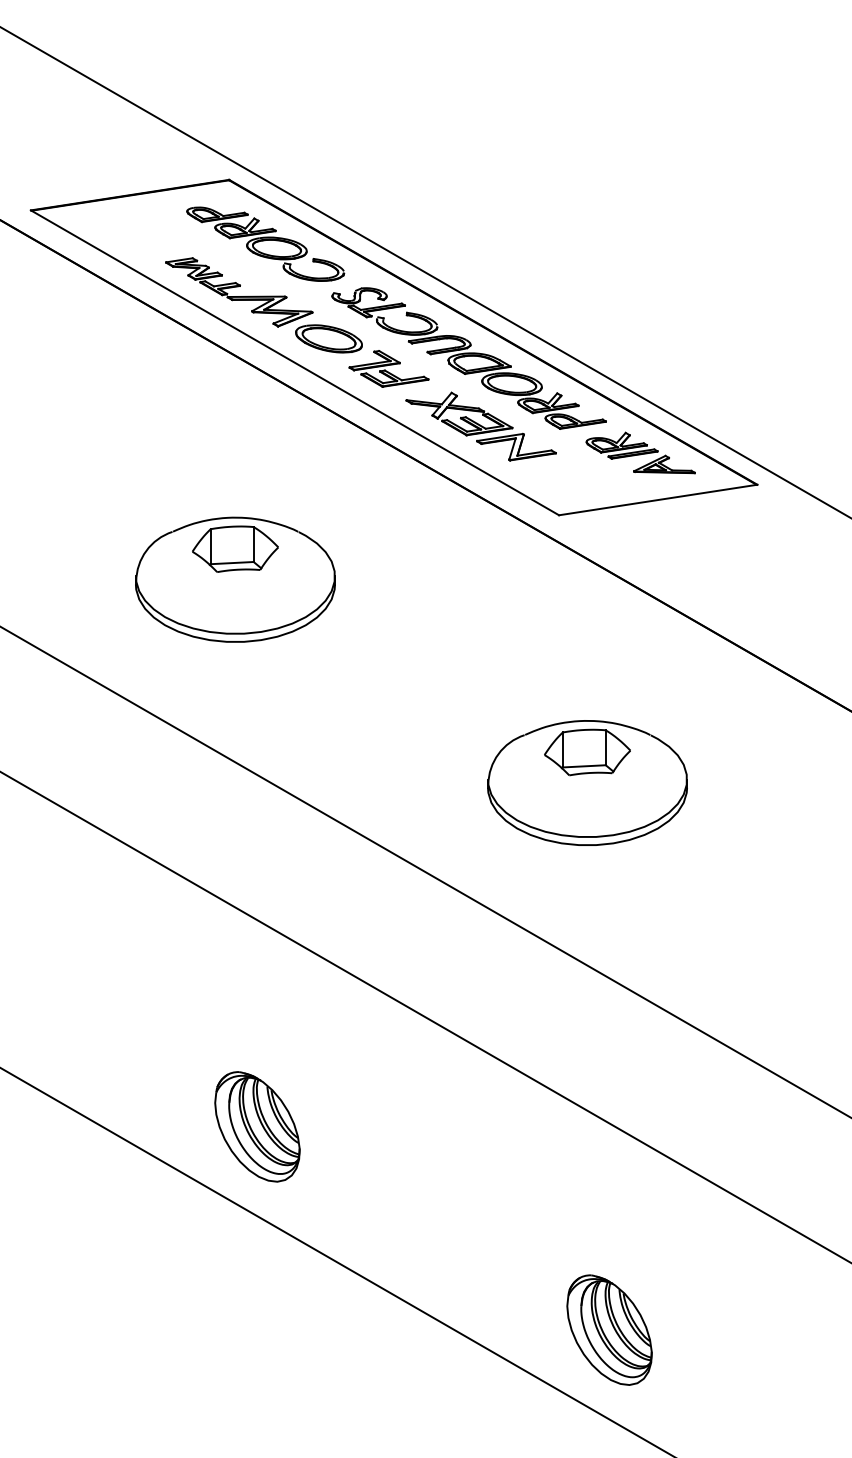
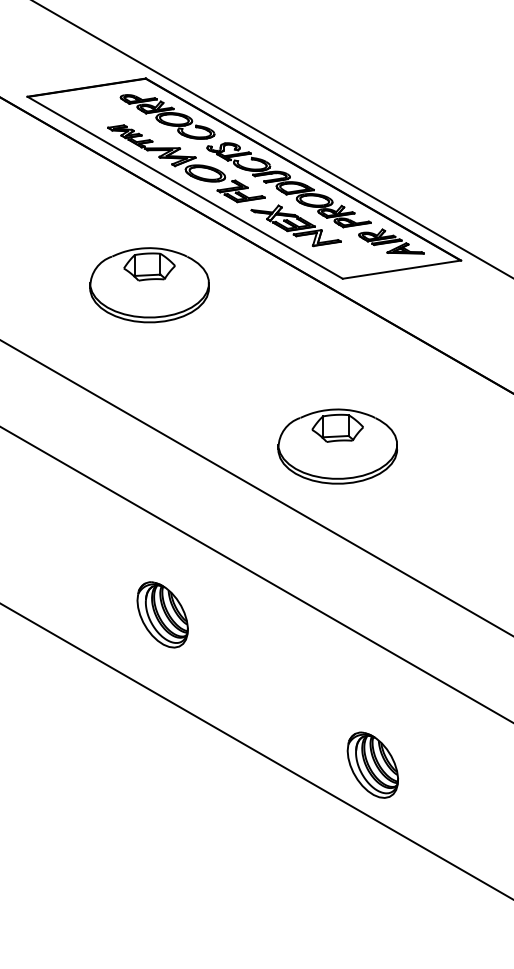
part: (235, 580) -> (149, 285), moved
part: (587, 782) -> (337, 446), moved
part: (257, 1126) -> (162, 614), moved

